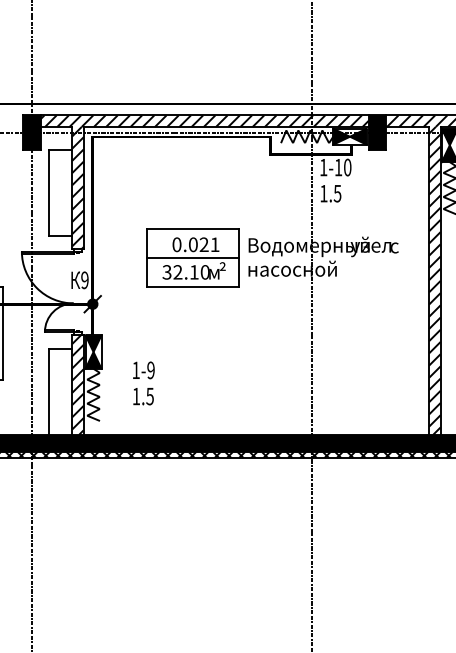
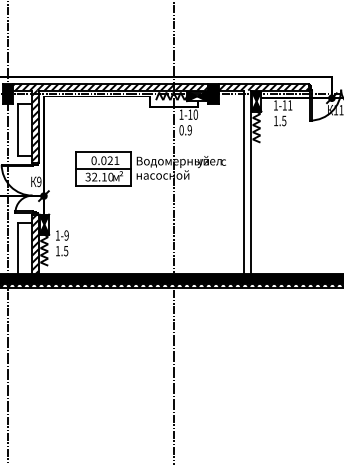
text: (330, 194) -> (185, 130), 1.5 -> 0.9
hatch: (434, 281) -> (247, 182), removed
text: (144, 383) -> (62, 243), moved

